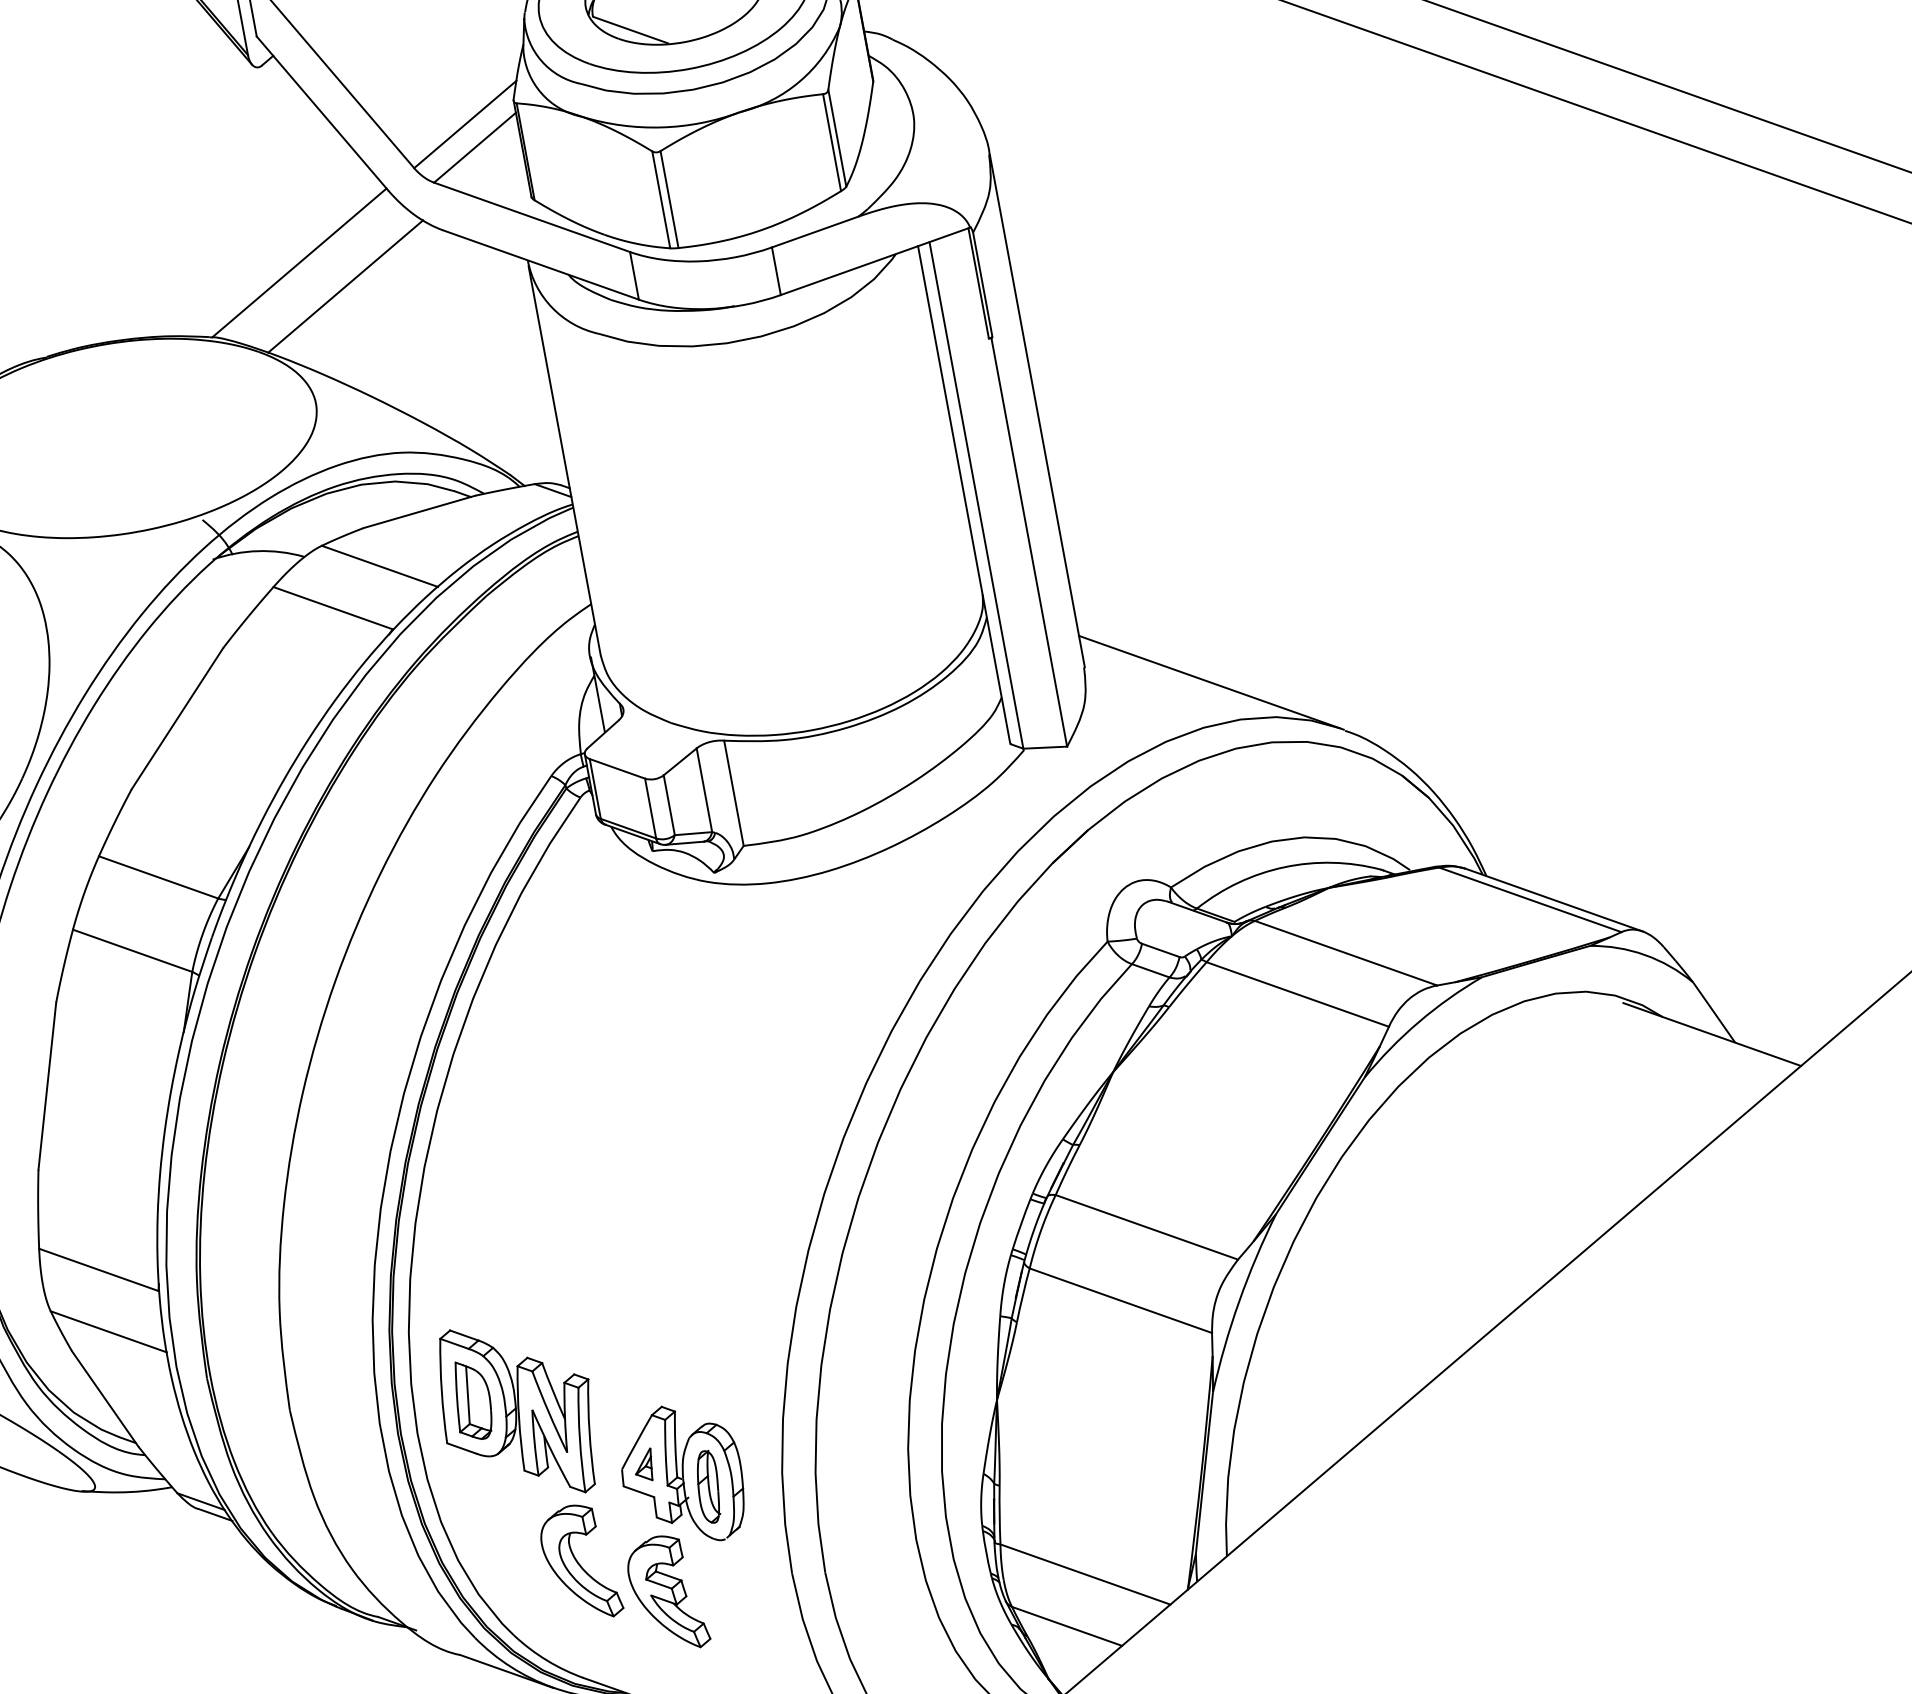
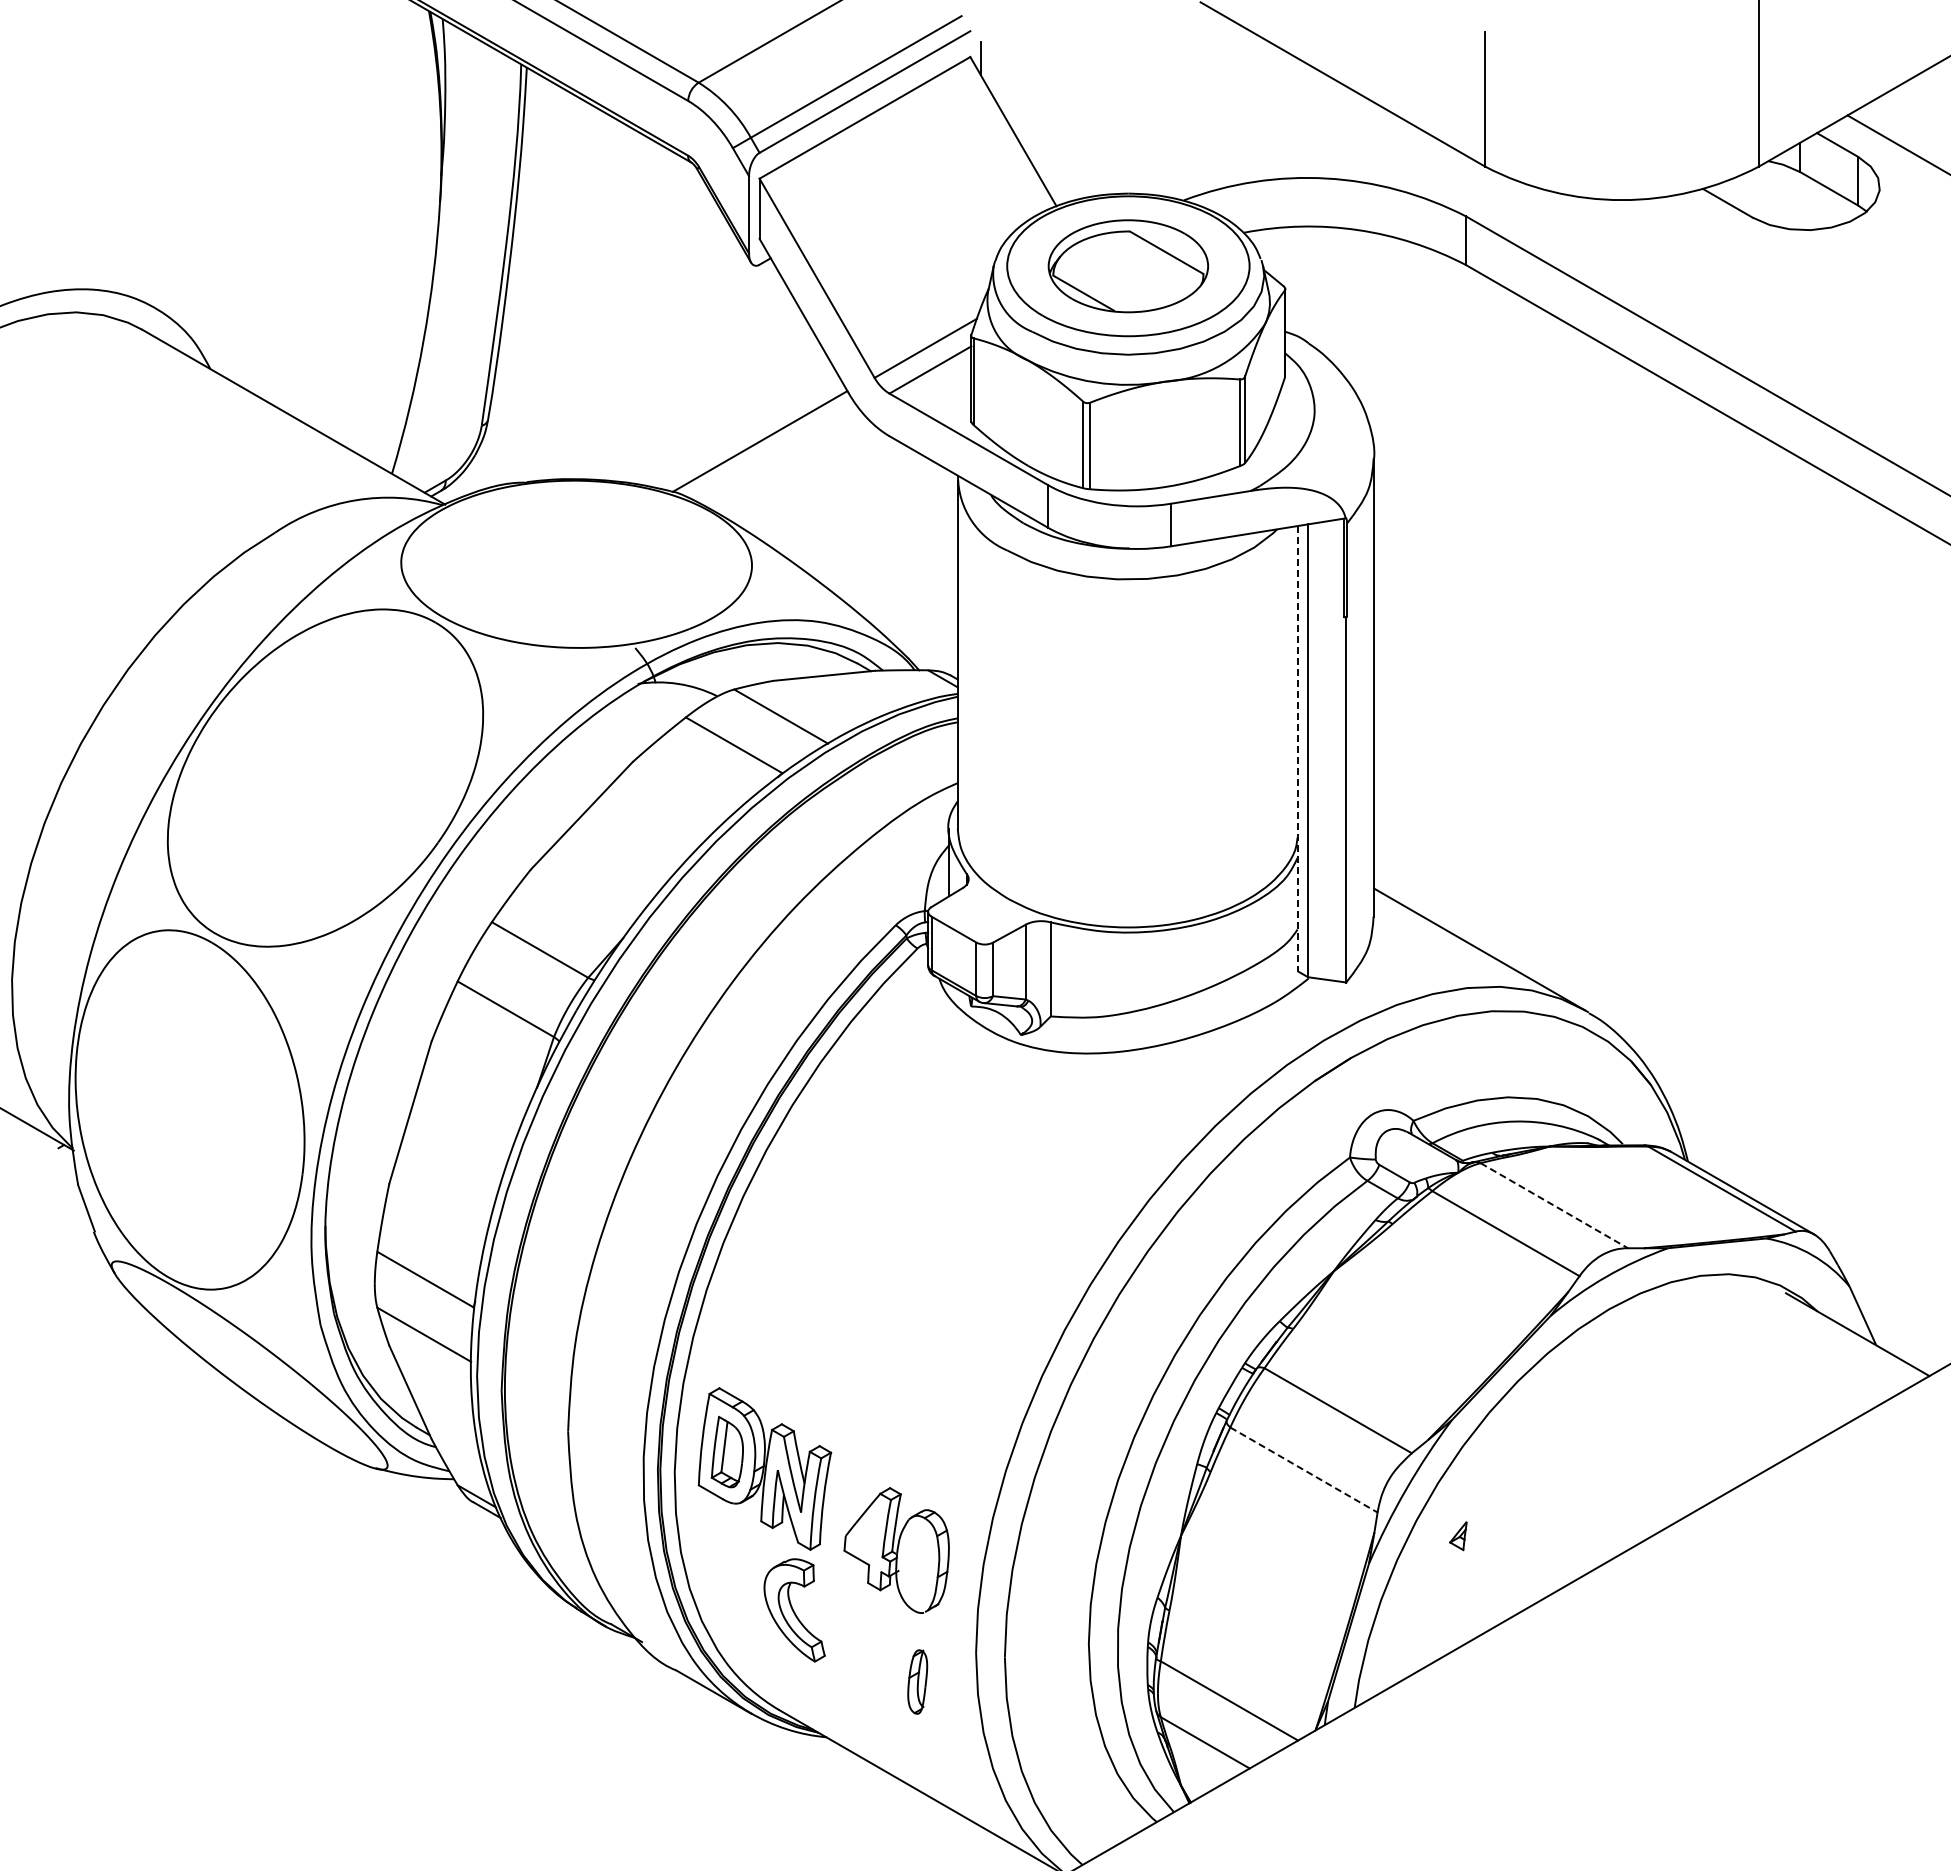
line: (344, 287) -> (795, 469), removed
line: (964, 495) -> (1297, 748), solid -> dashed
line: (1346, 952) -> (1554, 1205), solid -> dashed
line: (1121, 1301) -> (1304, 1470), solid -> dashed
part: (644, 1465) -> (1458, 1536), moved
part: (708, 1486) -> (917, 1681), moved
part: (666, 1593) -> (864, 1650), removed

